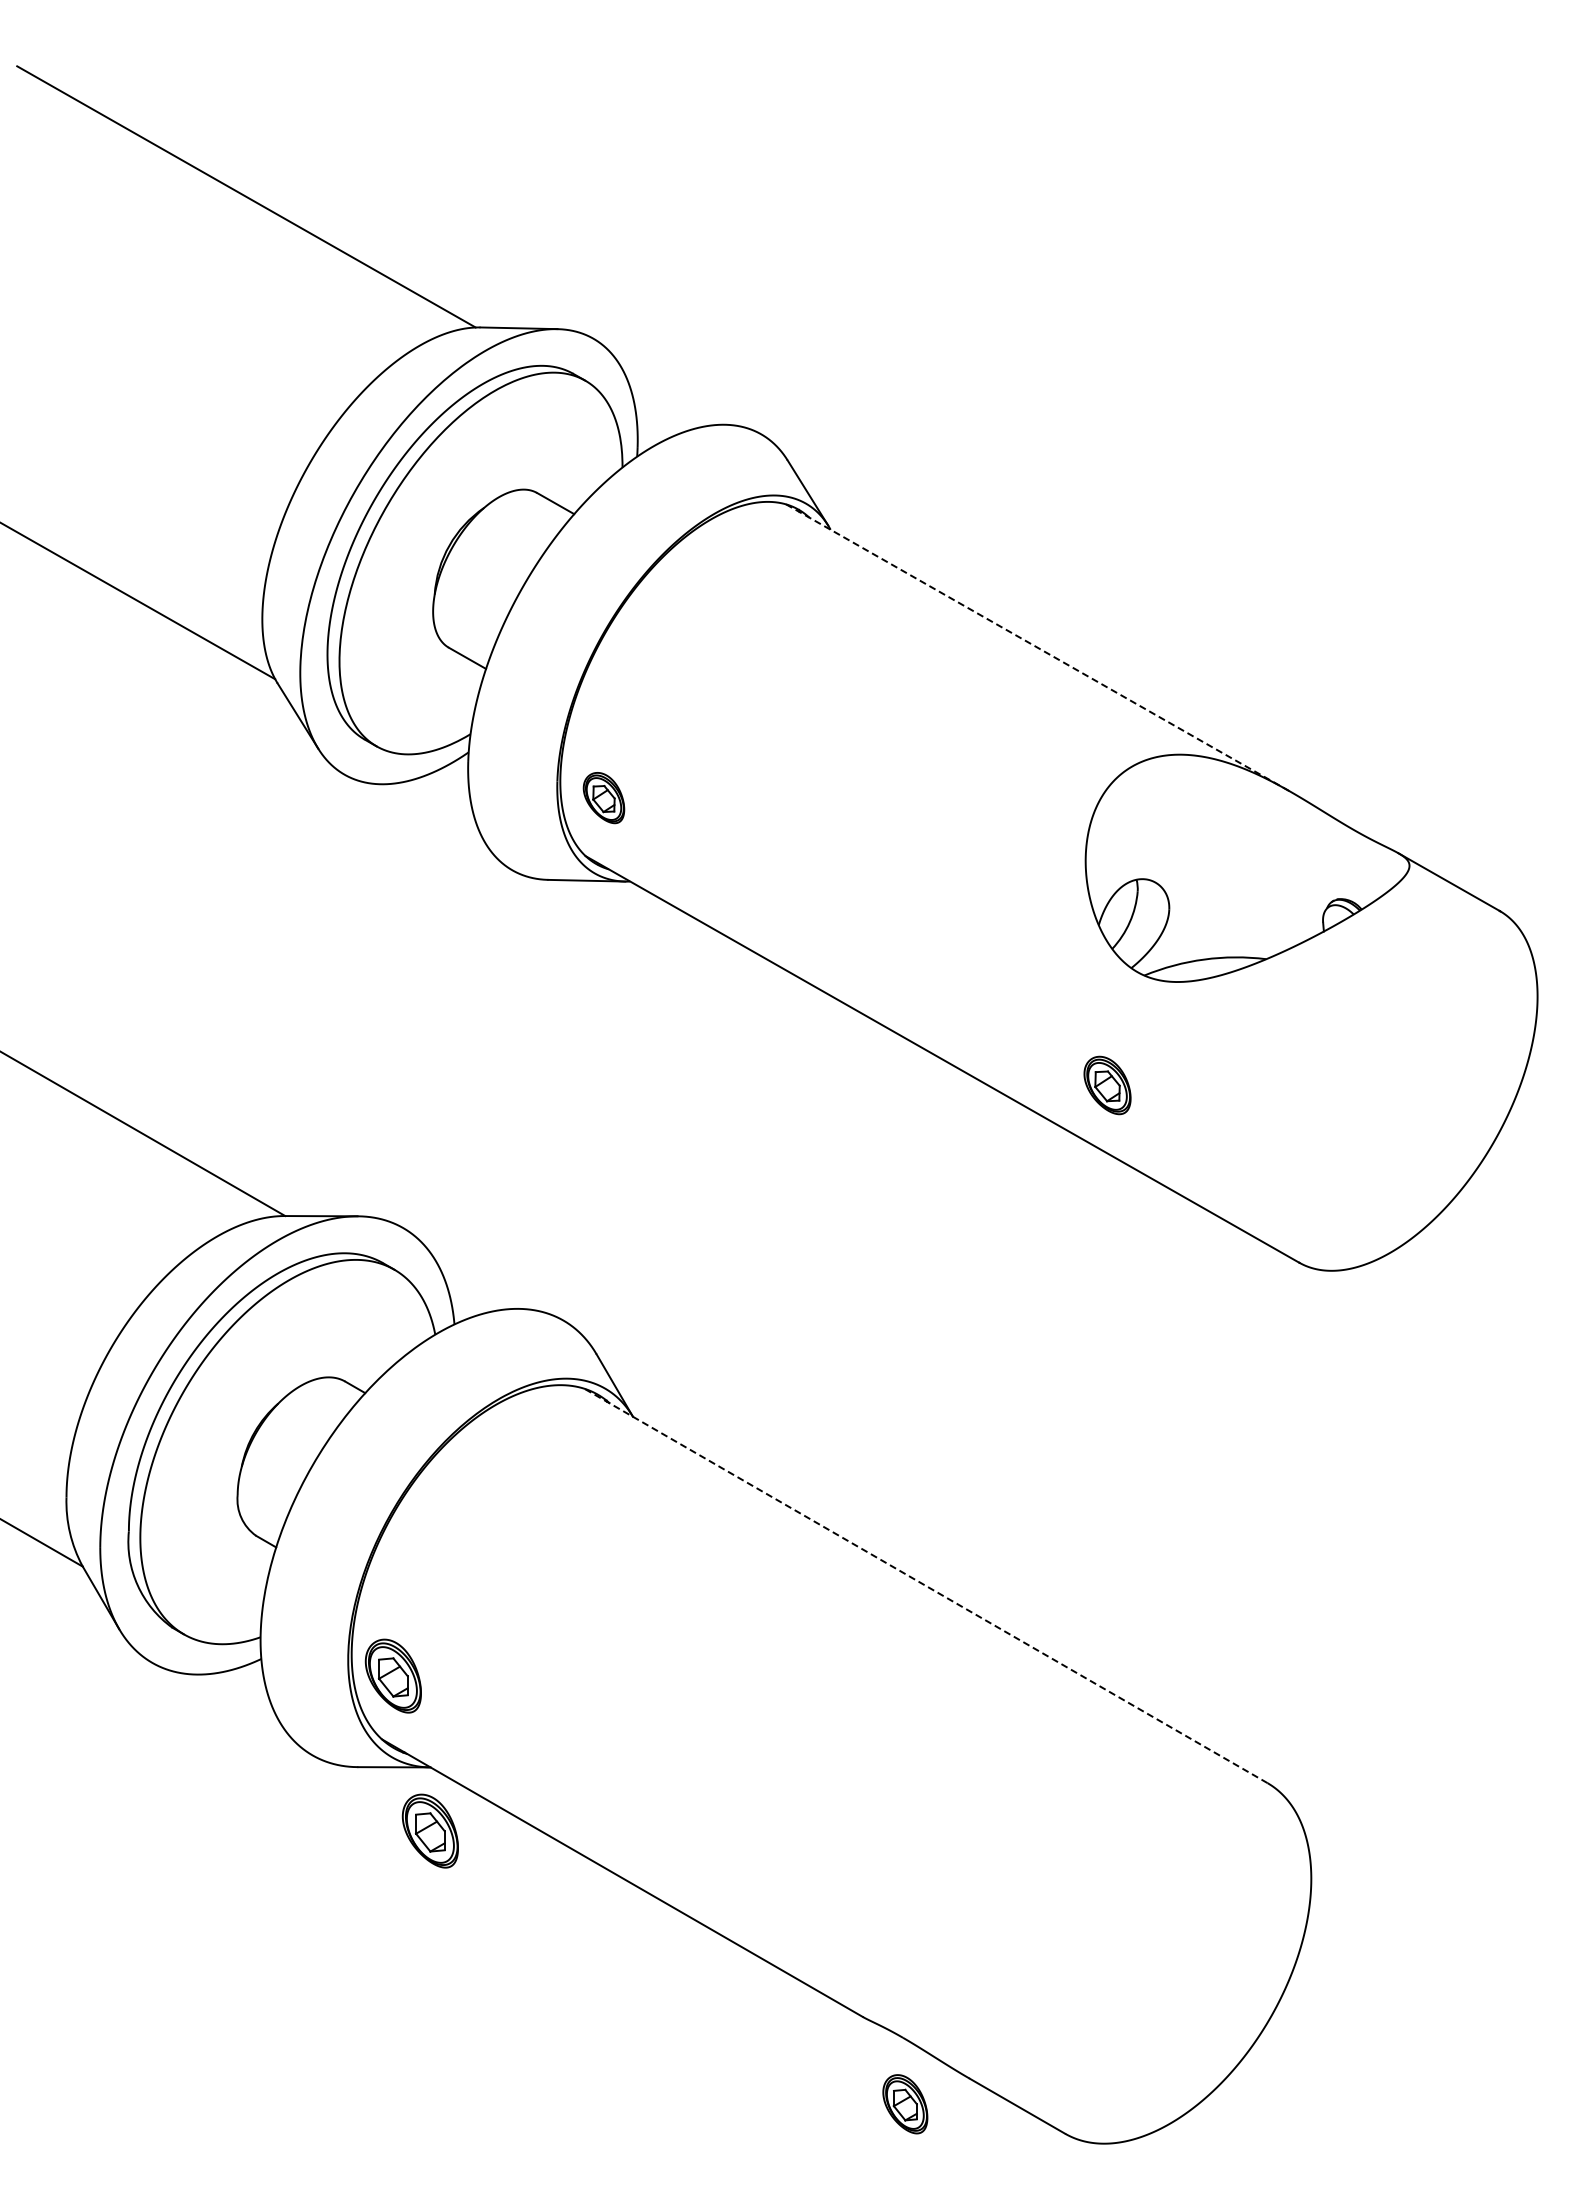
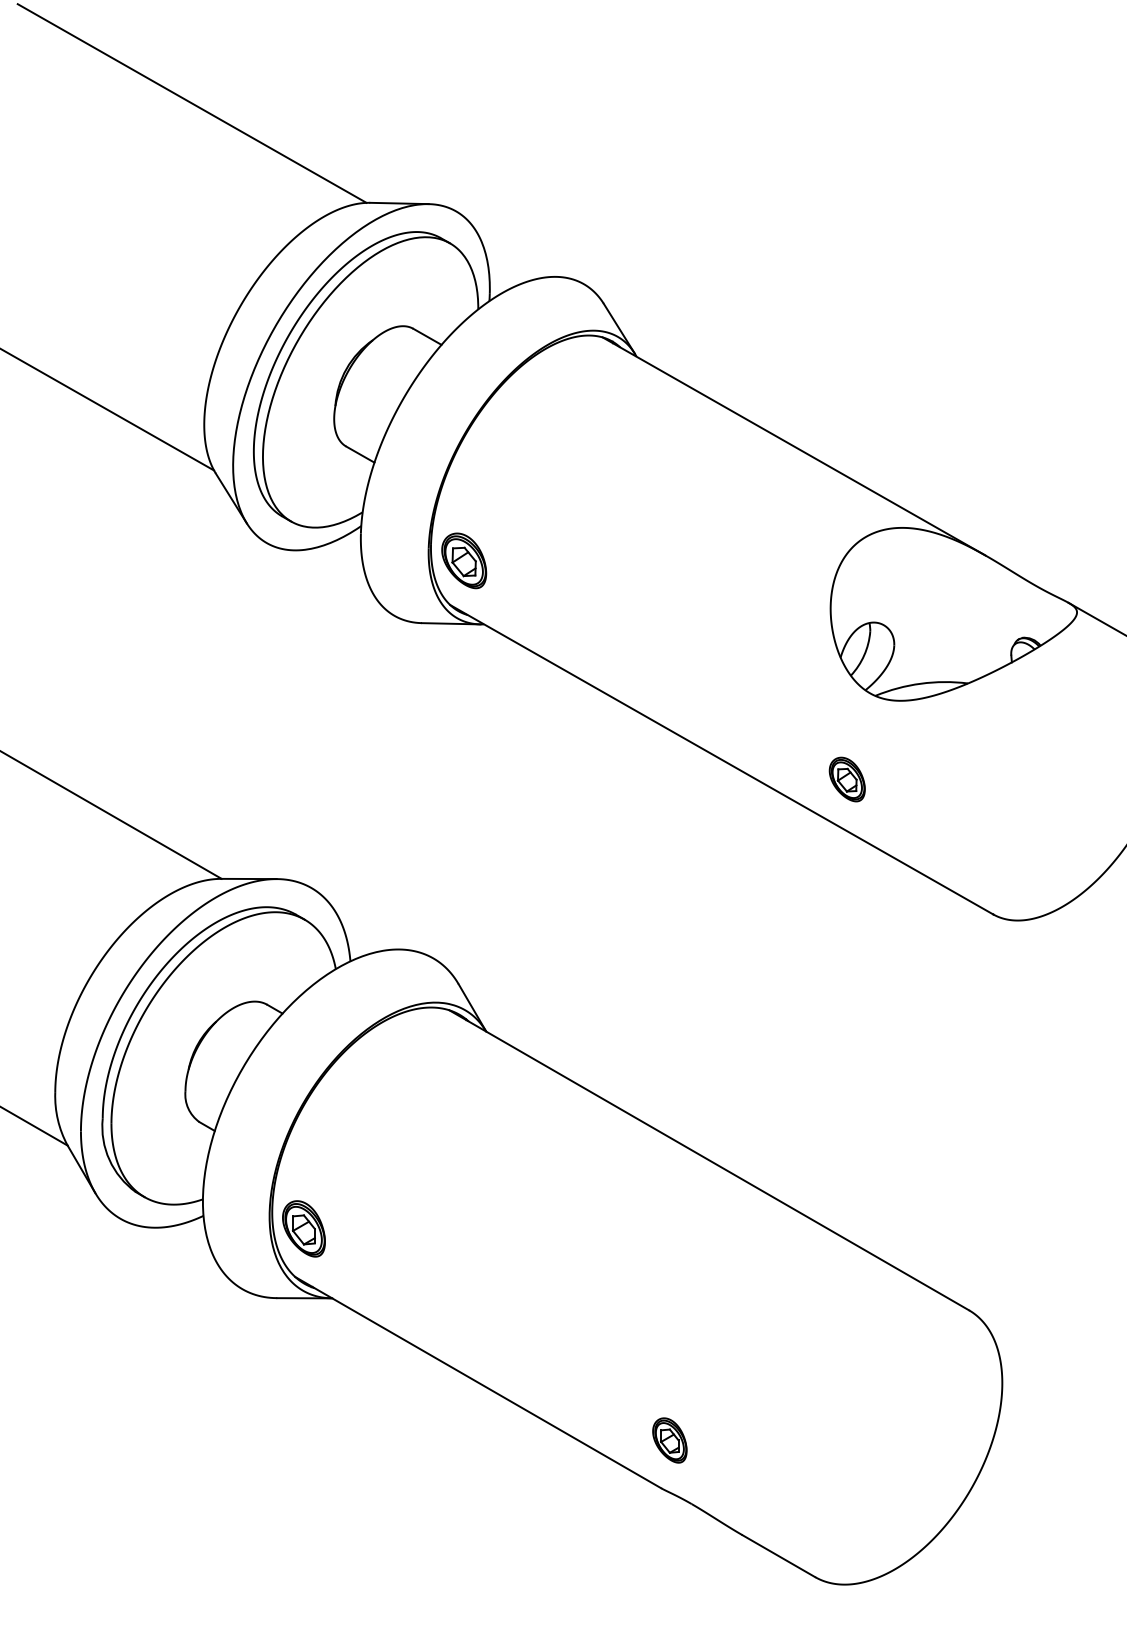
line: (1037, 647) -> (794, 446), dashed -> solid
part: (603, 797) -> (463, 560), size x1.43
line: (925, 1585) -> (708, 1159), dashed -> solid
part: (429, 1830) -> (331, 1346), removed
part: (905, 2104) -> (669, 1440), moved

